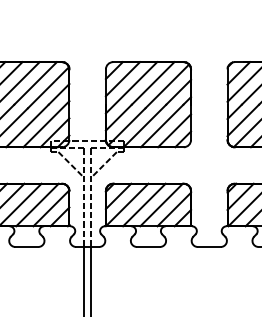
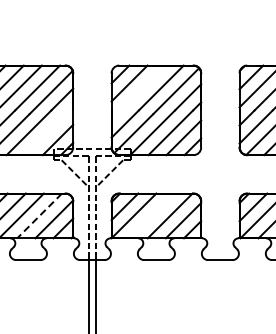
line: (131, 87) -> (138, 92), removed
line: (46, 124) -> (49, 131), removed
line: (144, 204) -> (152, 215), removed
line: (37, 205) -> (39, 216), solid -> dashed

